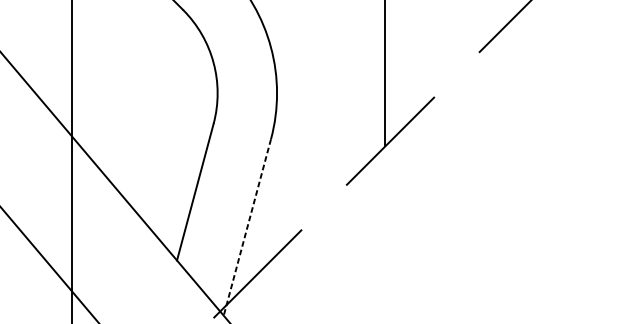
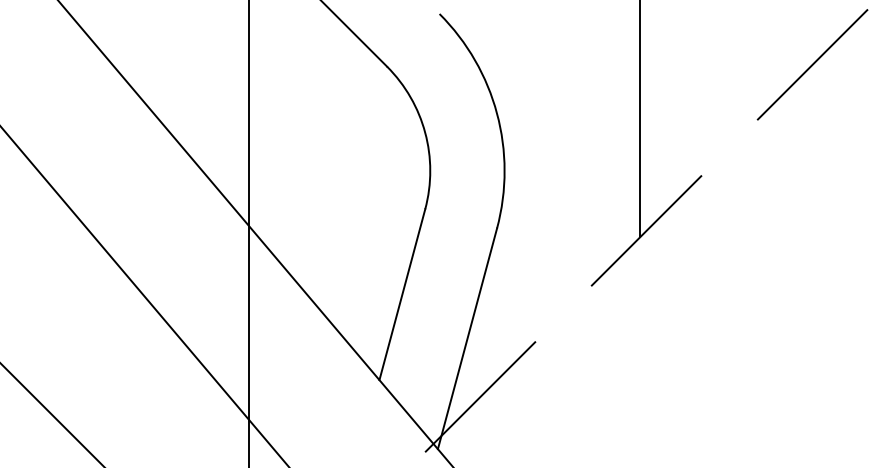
line: (247, 228) -> (467, 339), dashed -> solid

